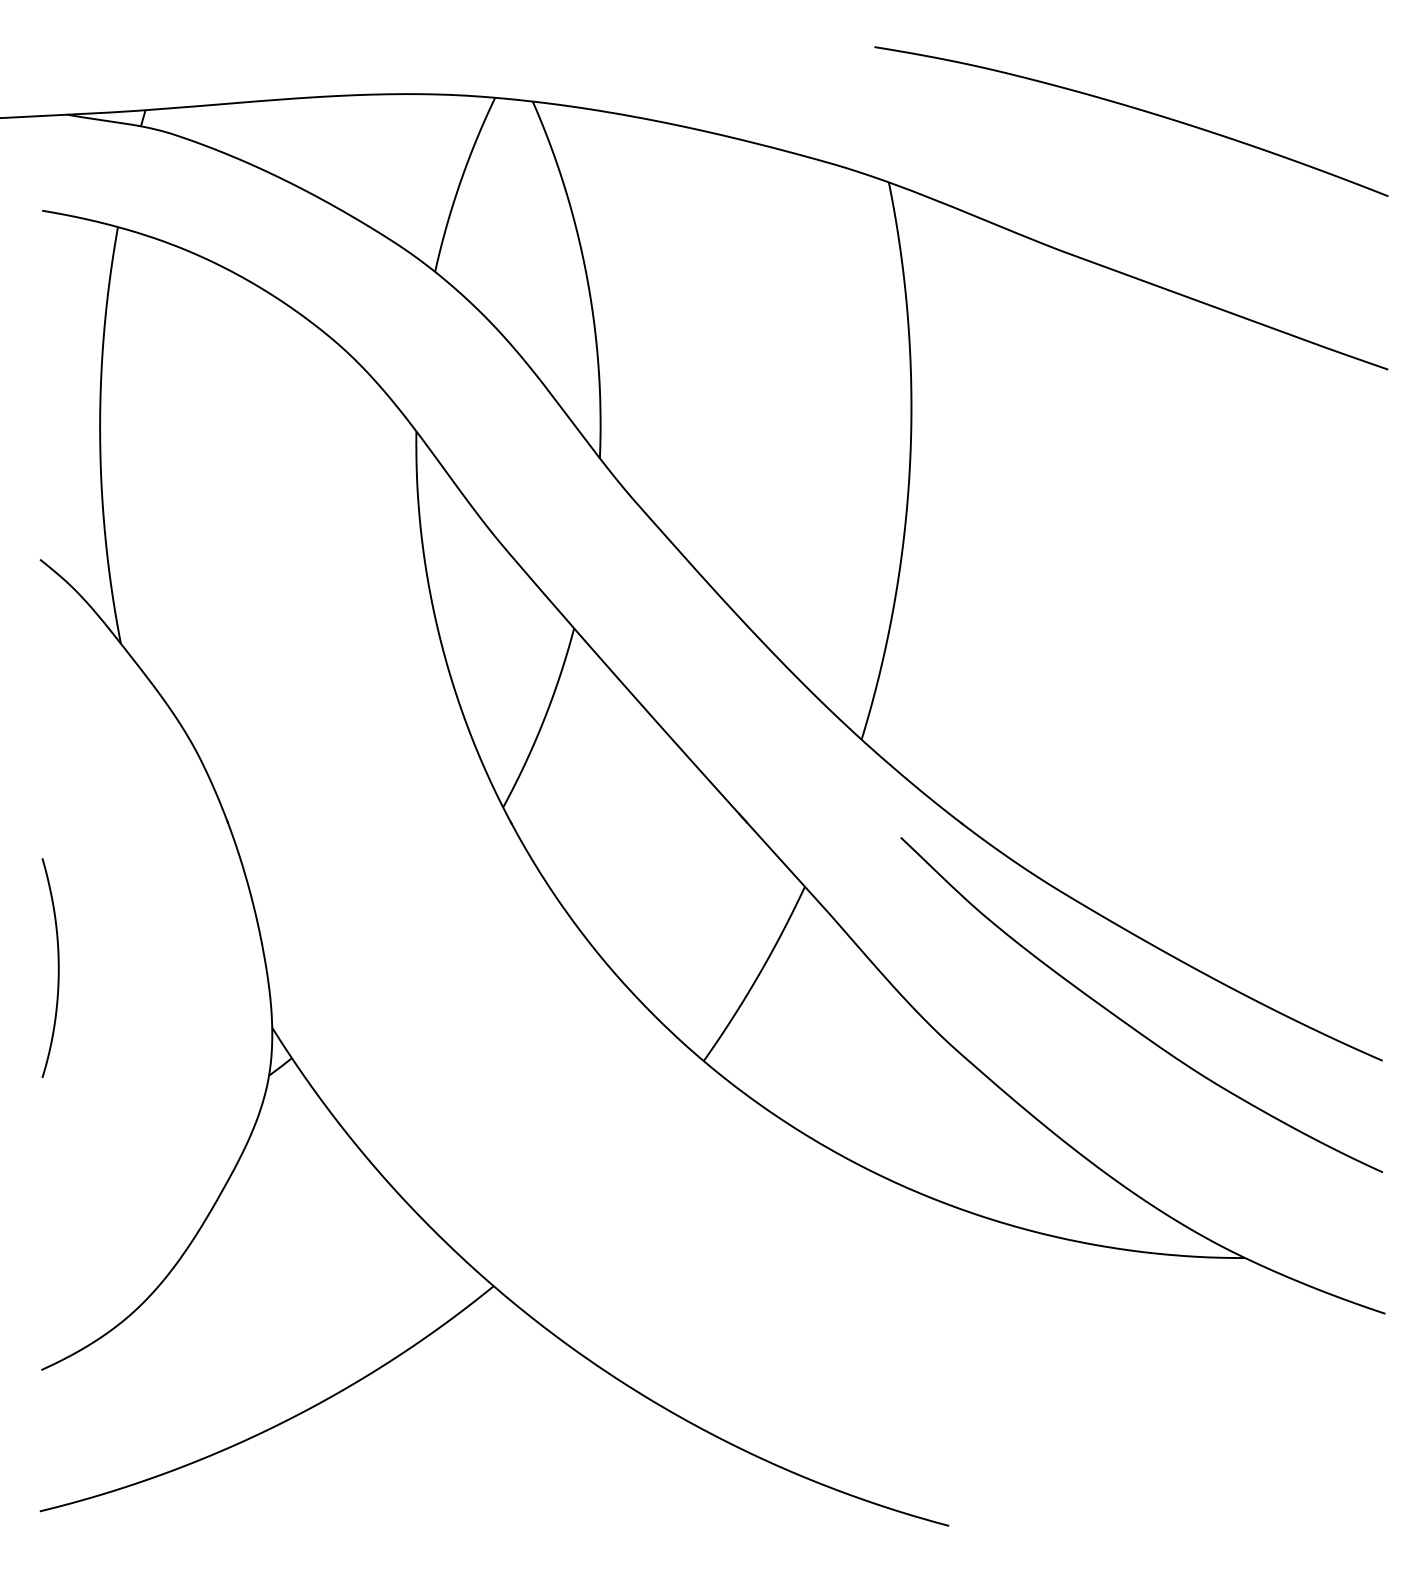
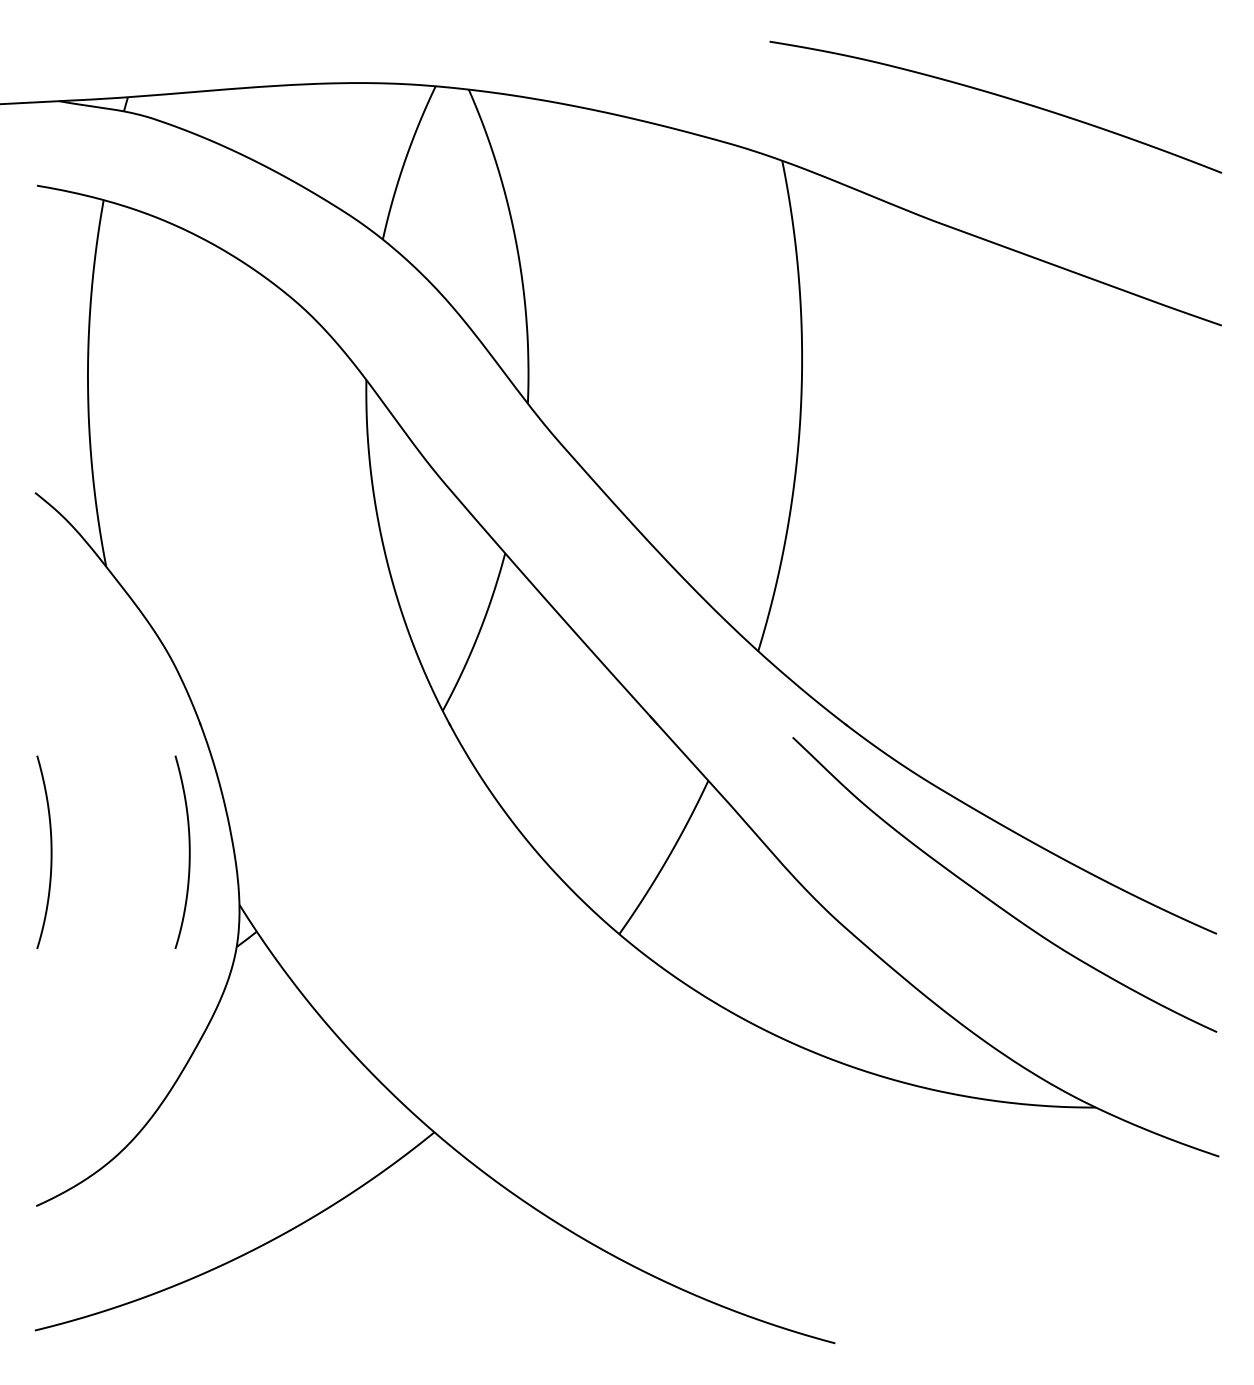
curve: (214, 967) -> (188, 851), added

